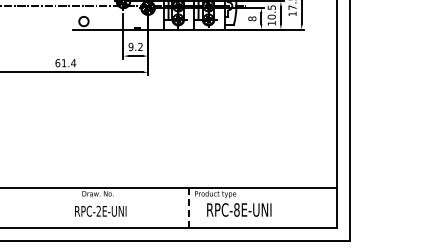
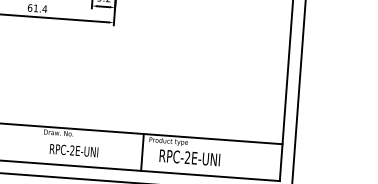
line: (188, 207) -> (142, 152), dashed -> solid
text: (236, 209) -> (187, 157), RPC-8E-UNI -> RPC-2E-UNI
text: (100, 210) -> (73, 149), moved

